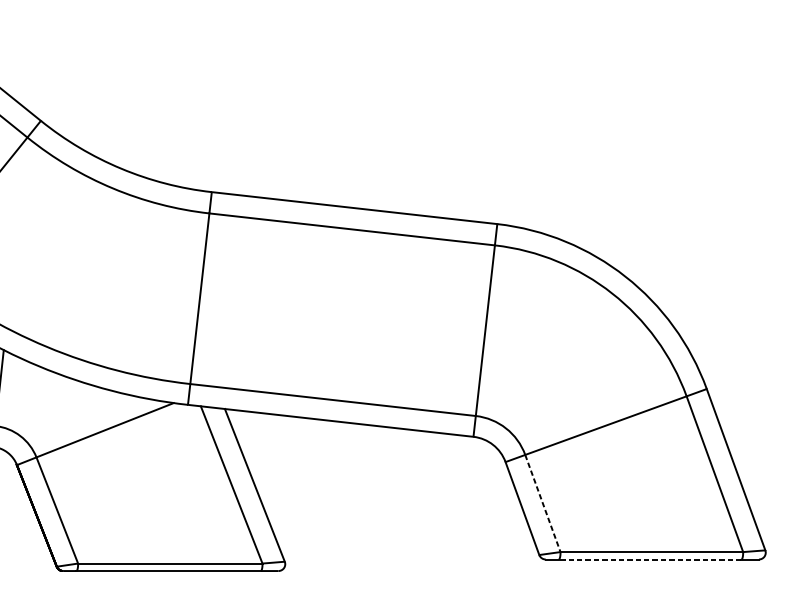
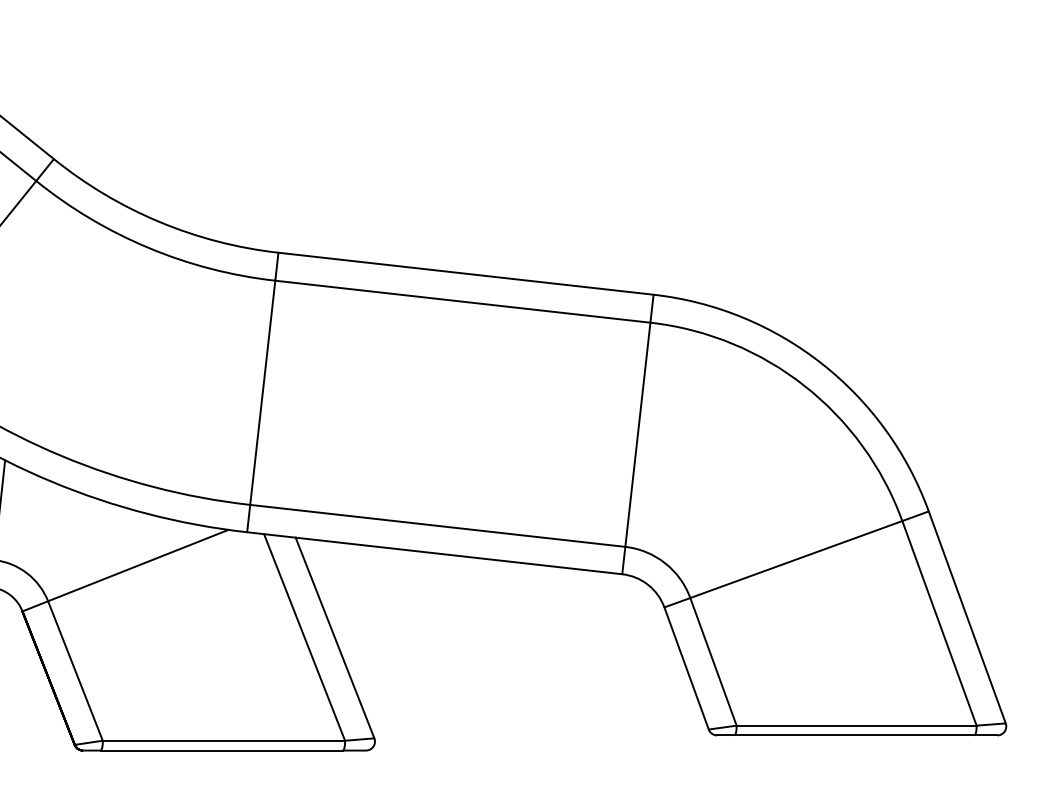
line: (542, 503) -> (713, 661), dashed -> solid
line: (650, 559) -> (854, 735), dashed -> solid

